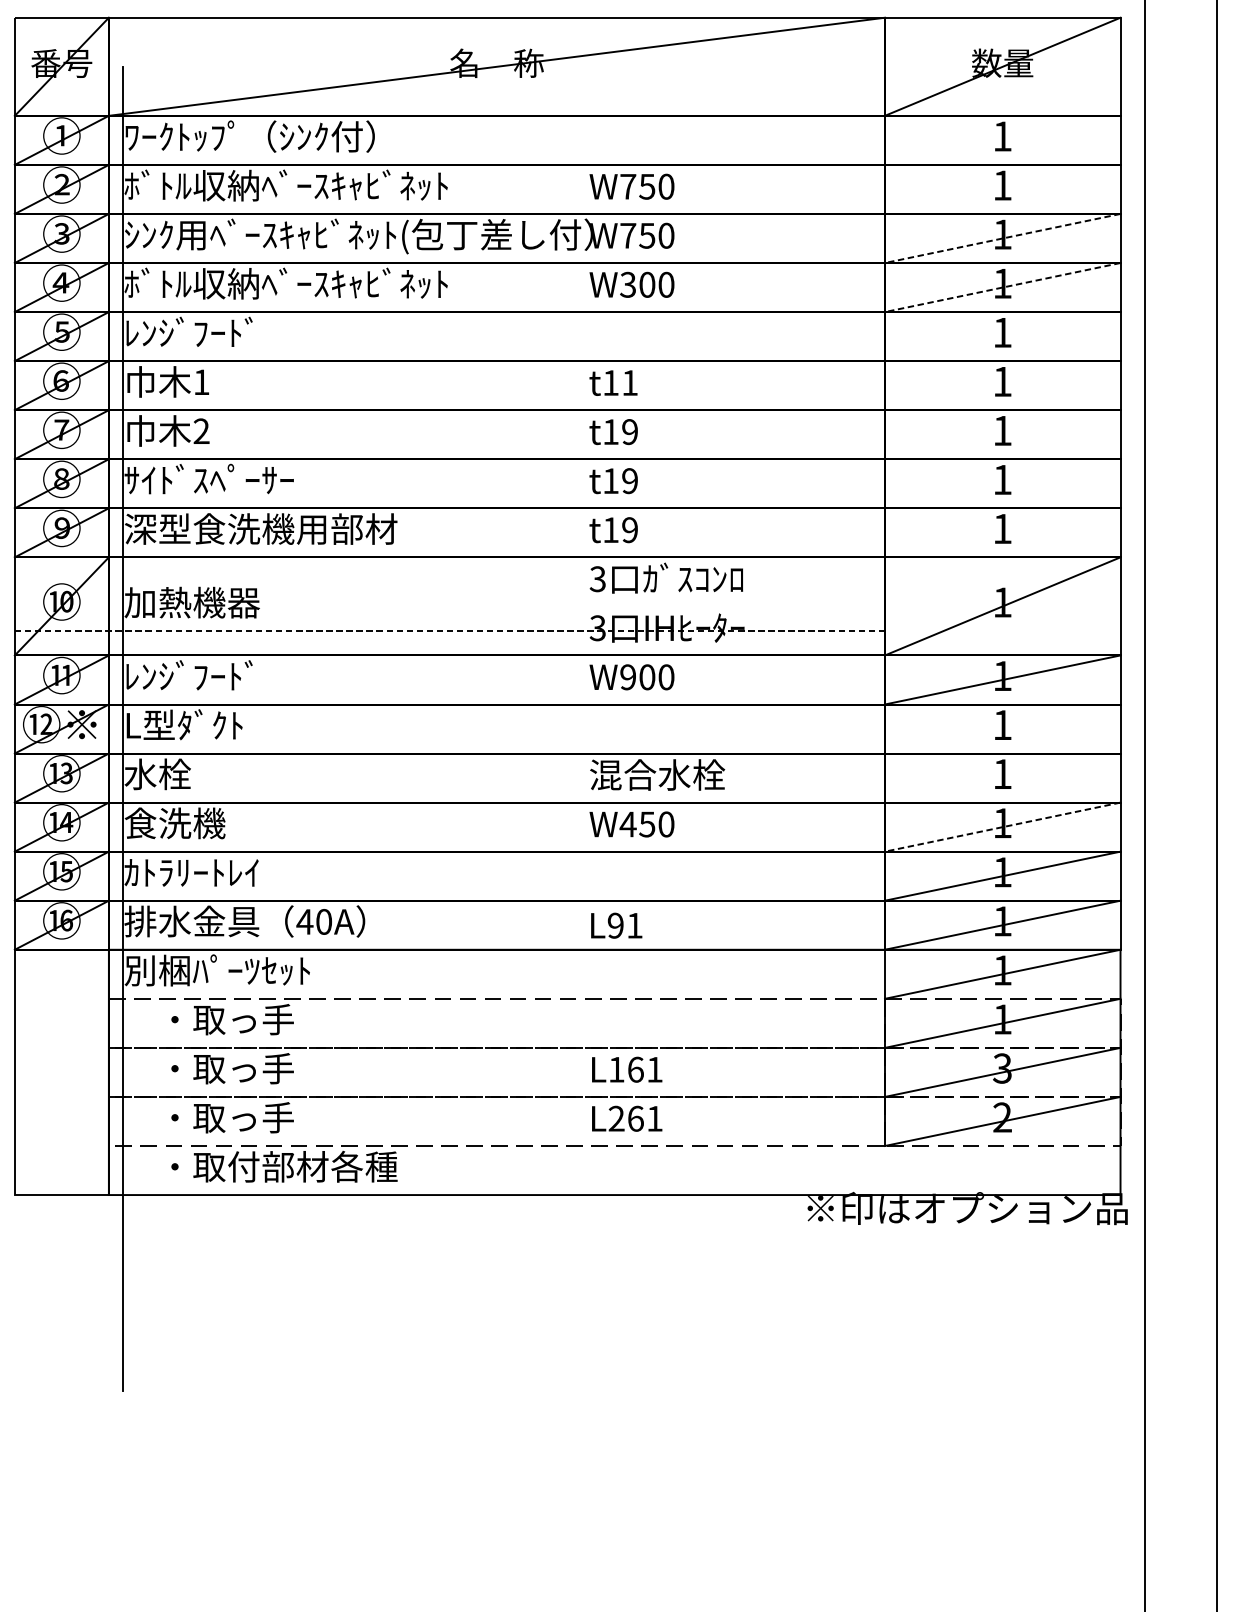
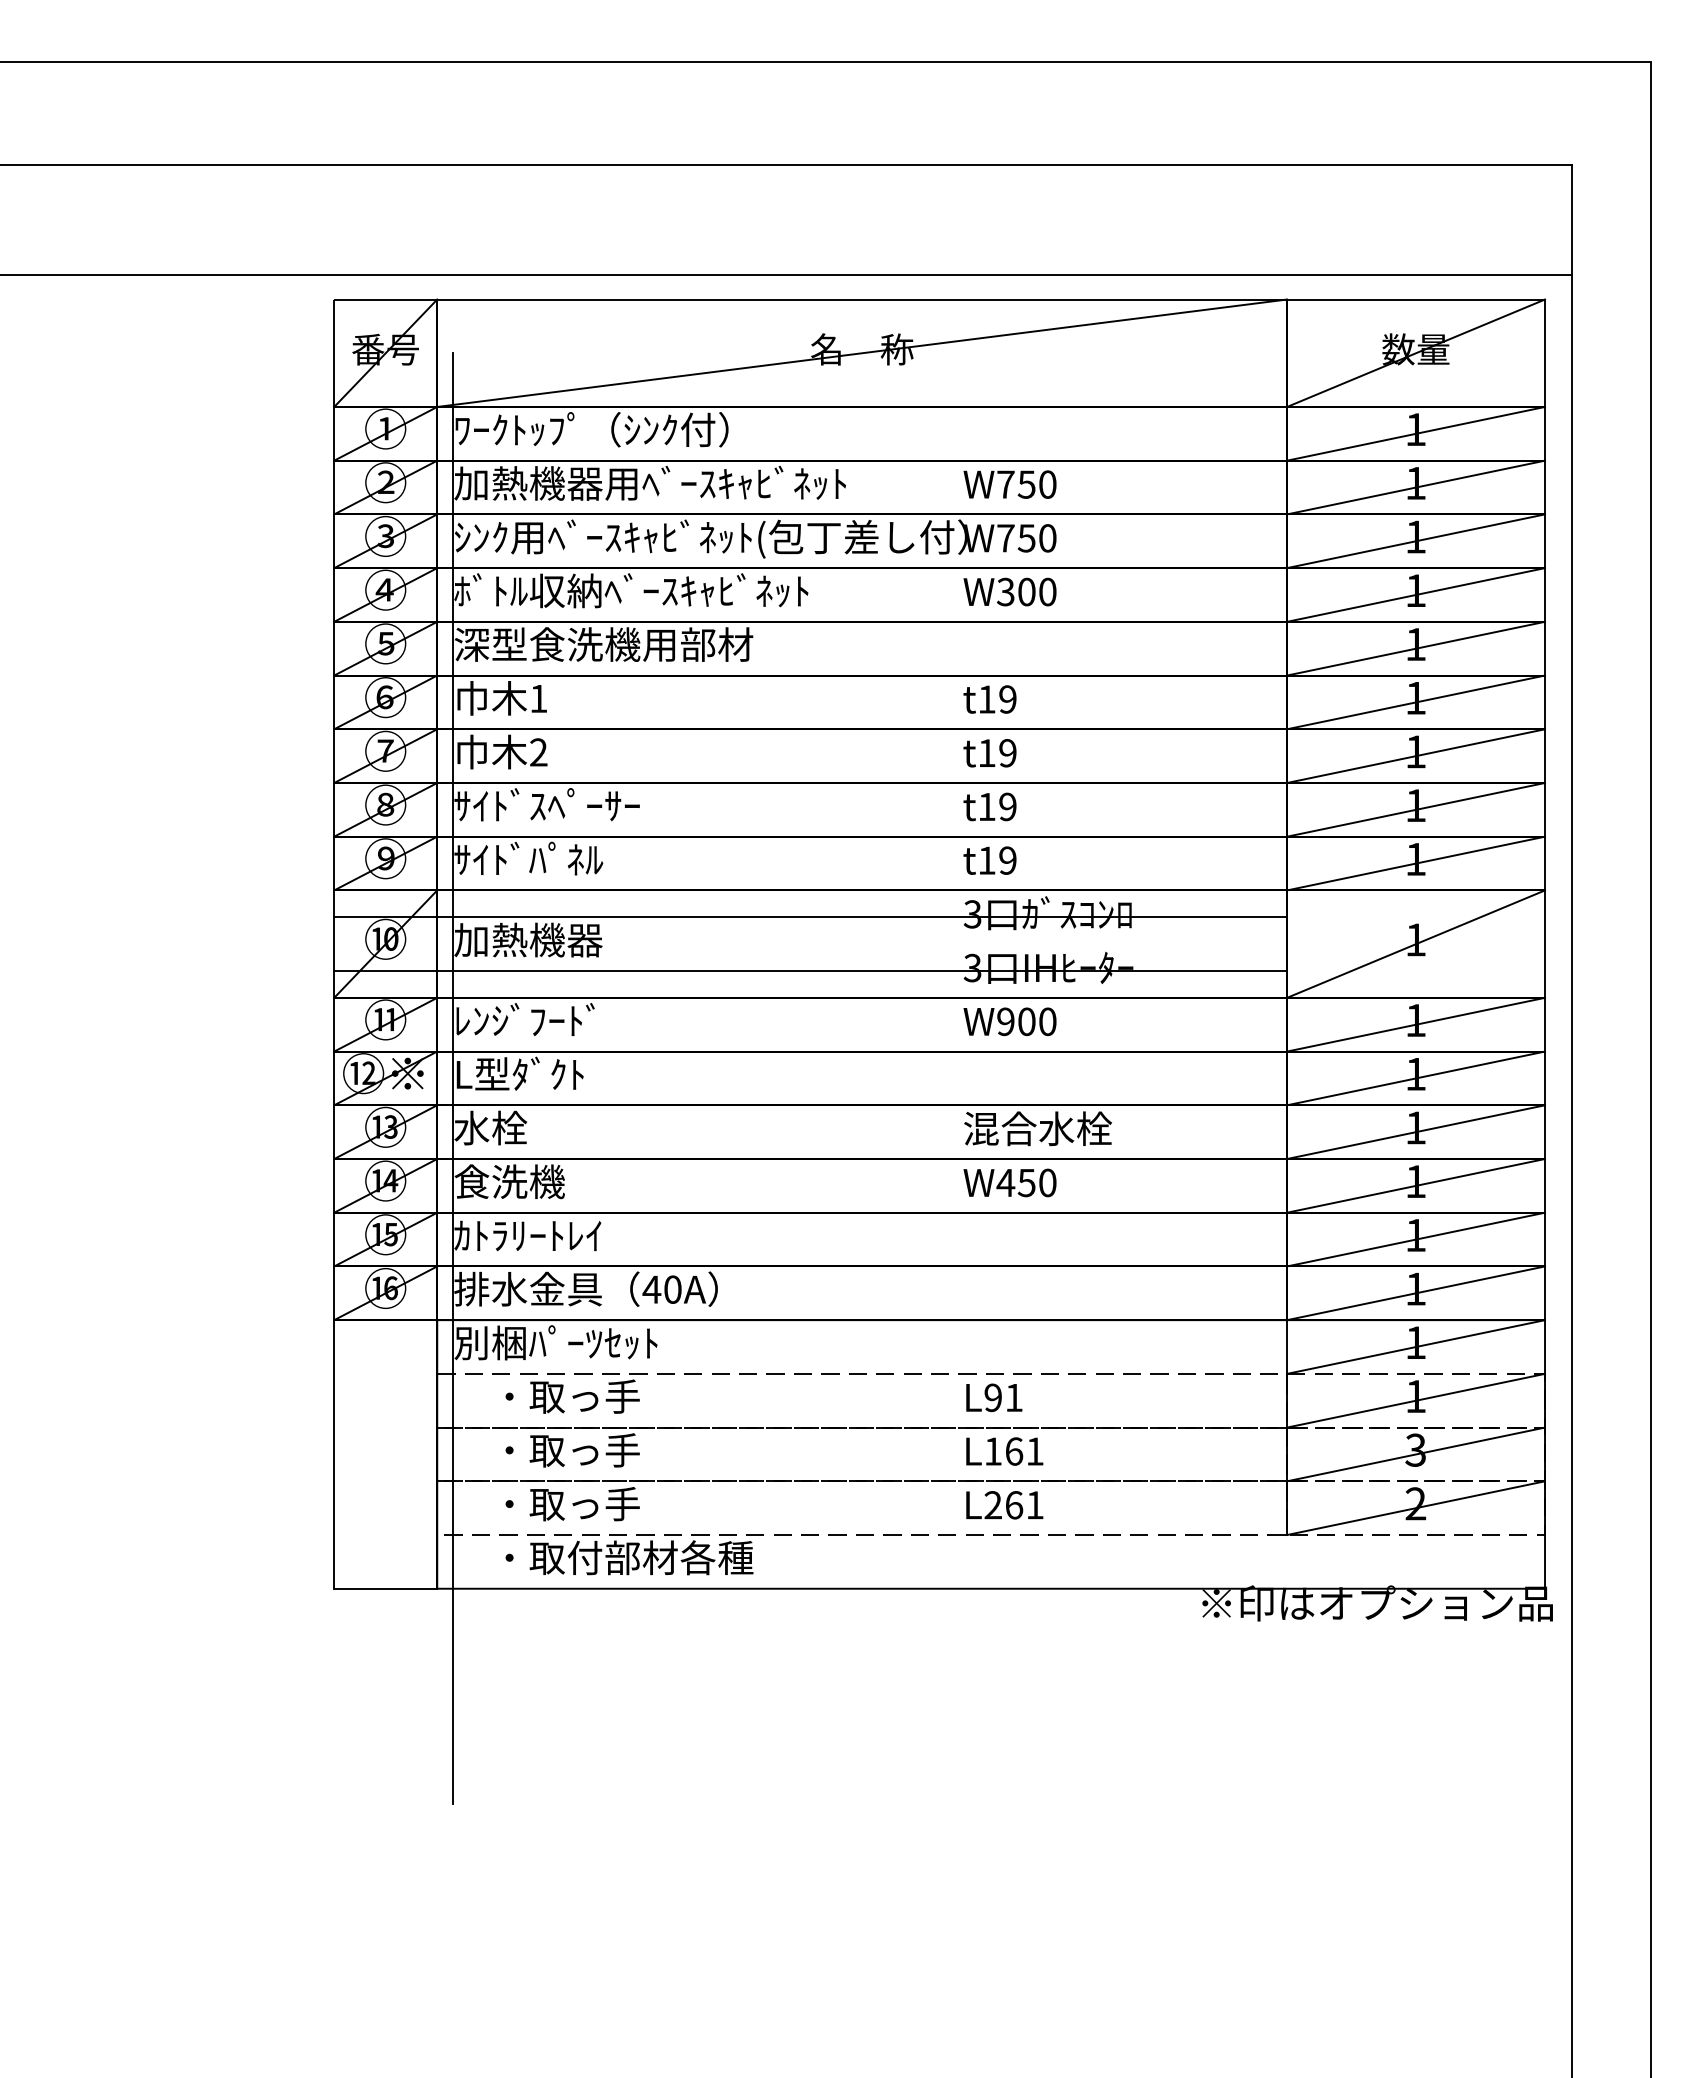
line: (1003, 140) -> (1416, 433), added
text: (303, 184) -> (650, 482), ﾎﾞﾄﾙ収納ﾍﾞｰｽｷｬﾋﾞﾈｯﾄ -> 加熱機器用ﾍﾞｰｽｷｬﾋﾞﾈｯﾄ
line: (1003, 189) -> (1416, 487), added
line: (1003, 238) -> (1416, 541), dashed -> solid
line: (1003, 287) -> (1416, 594), dashed -> solid
text: (260, 332) -> (603, 644), ﾚﾝｼﾞﾌｰﾄﾞ -> 深型食洗機用部材
line: (1003, 336) -> (1416, 648), added
text: (629, 382) -> (1007, 699), t11 -> t19
line: (1003, 385) -> (1416, 702), added
line: (1003, 434) -> (1416, 755), added
line: (1003, 483) -> (1416, 809), added
text: (260, 528) -> (603, 858), 深型食洗機用部材 -> ｻｲﾄﾞﾊﾟﾈﾙ
line: (1003, 532) -> (1416, 863), added
line: (449, 582) -> (810, 917), added
line: (450, 631) -> (811, 971), dashed -> solid
line: (1003, 729) -> (1416, 1078), added
line: (1003, 778) -> (1416, 1132), added
line: (1003, 826) -> (1416, 1185), dashed -> solid
text: (616, 925) -> (994, 1397), moved

